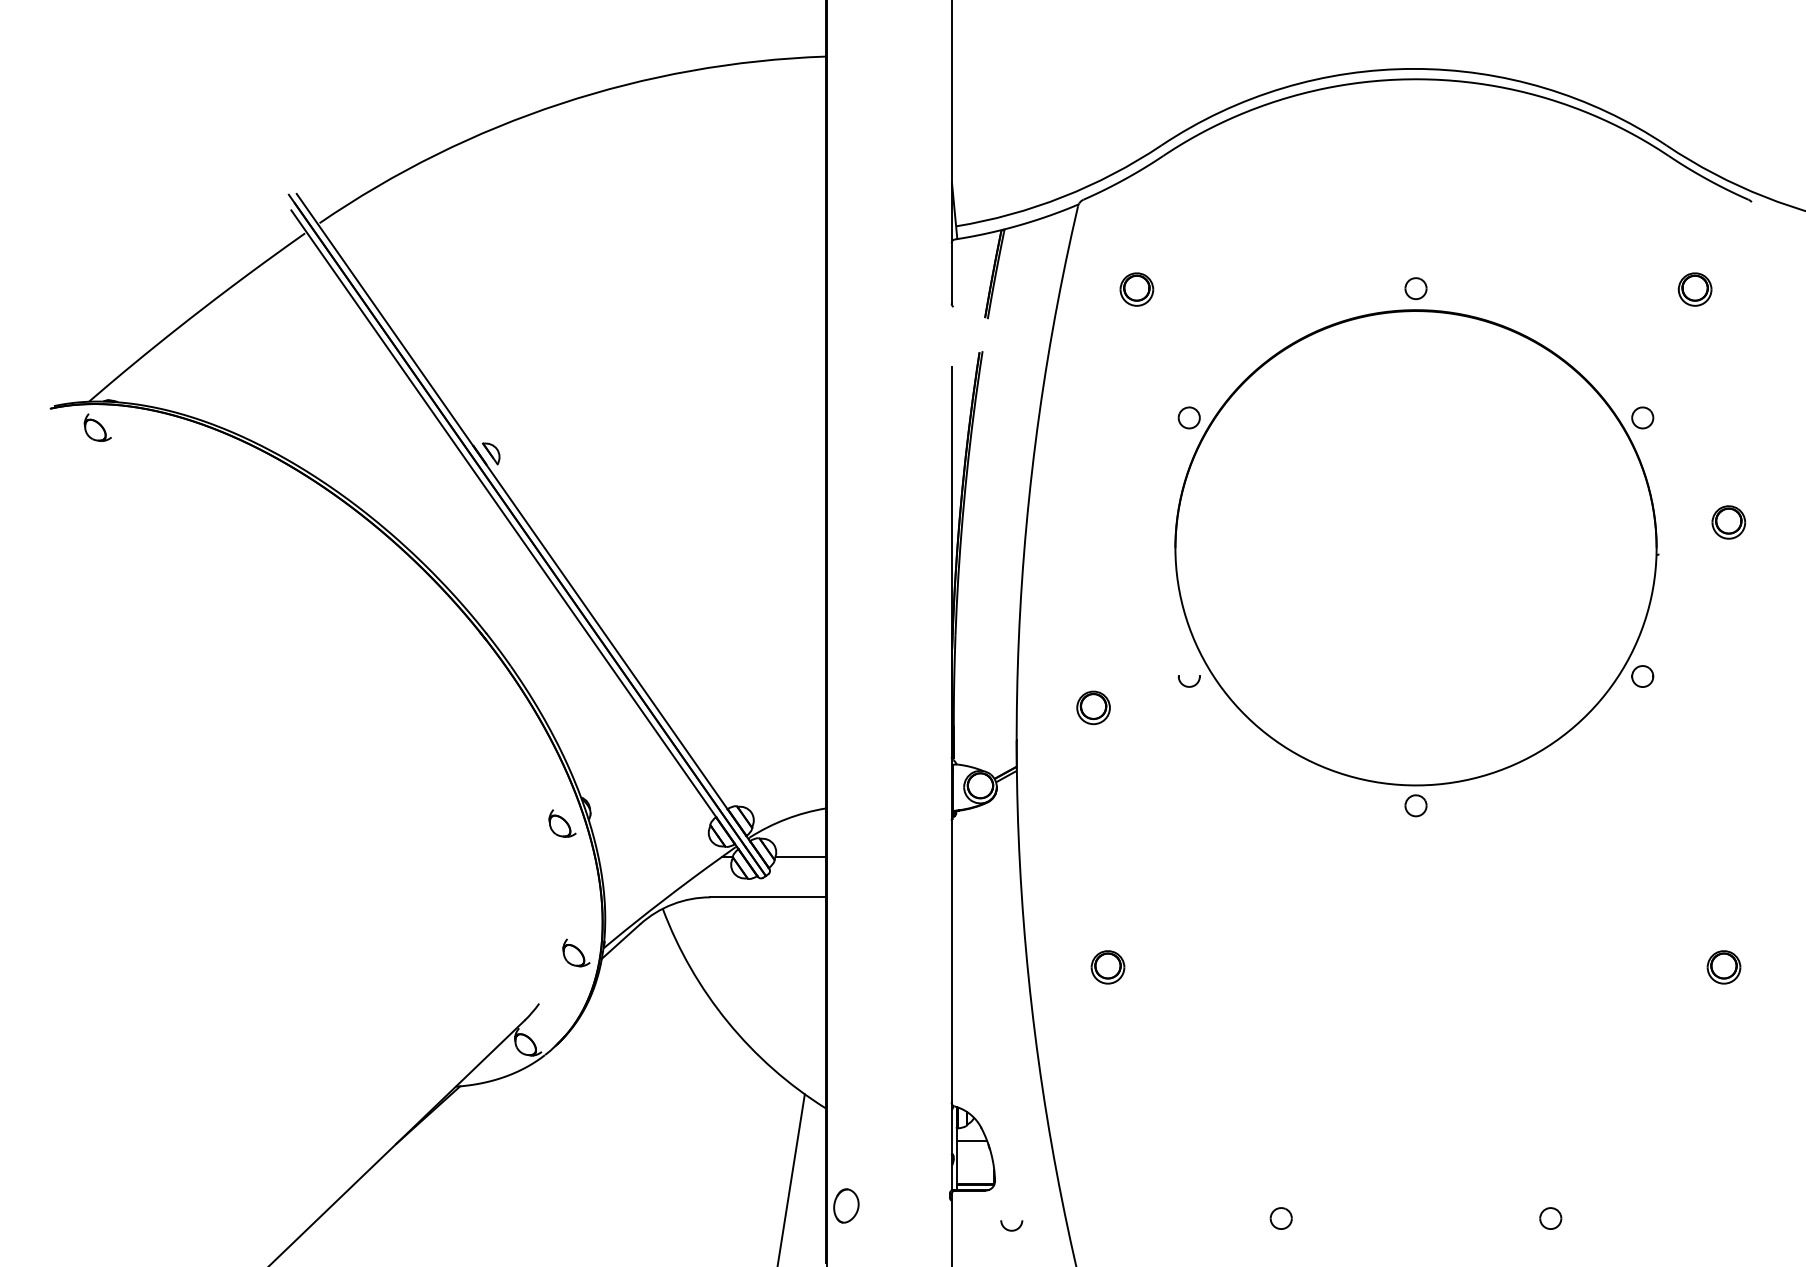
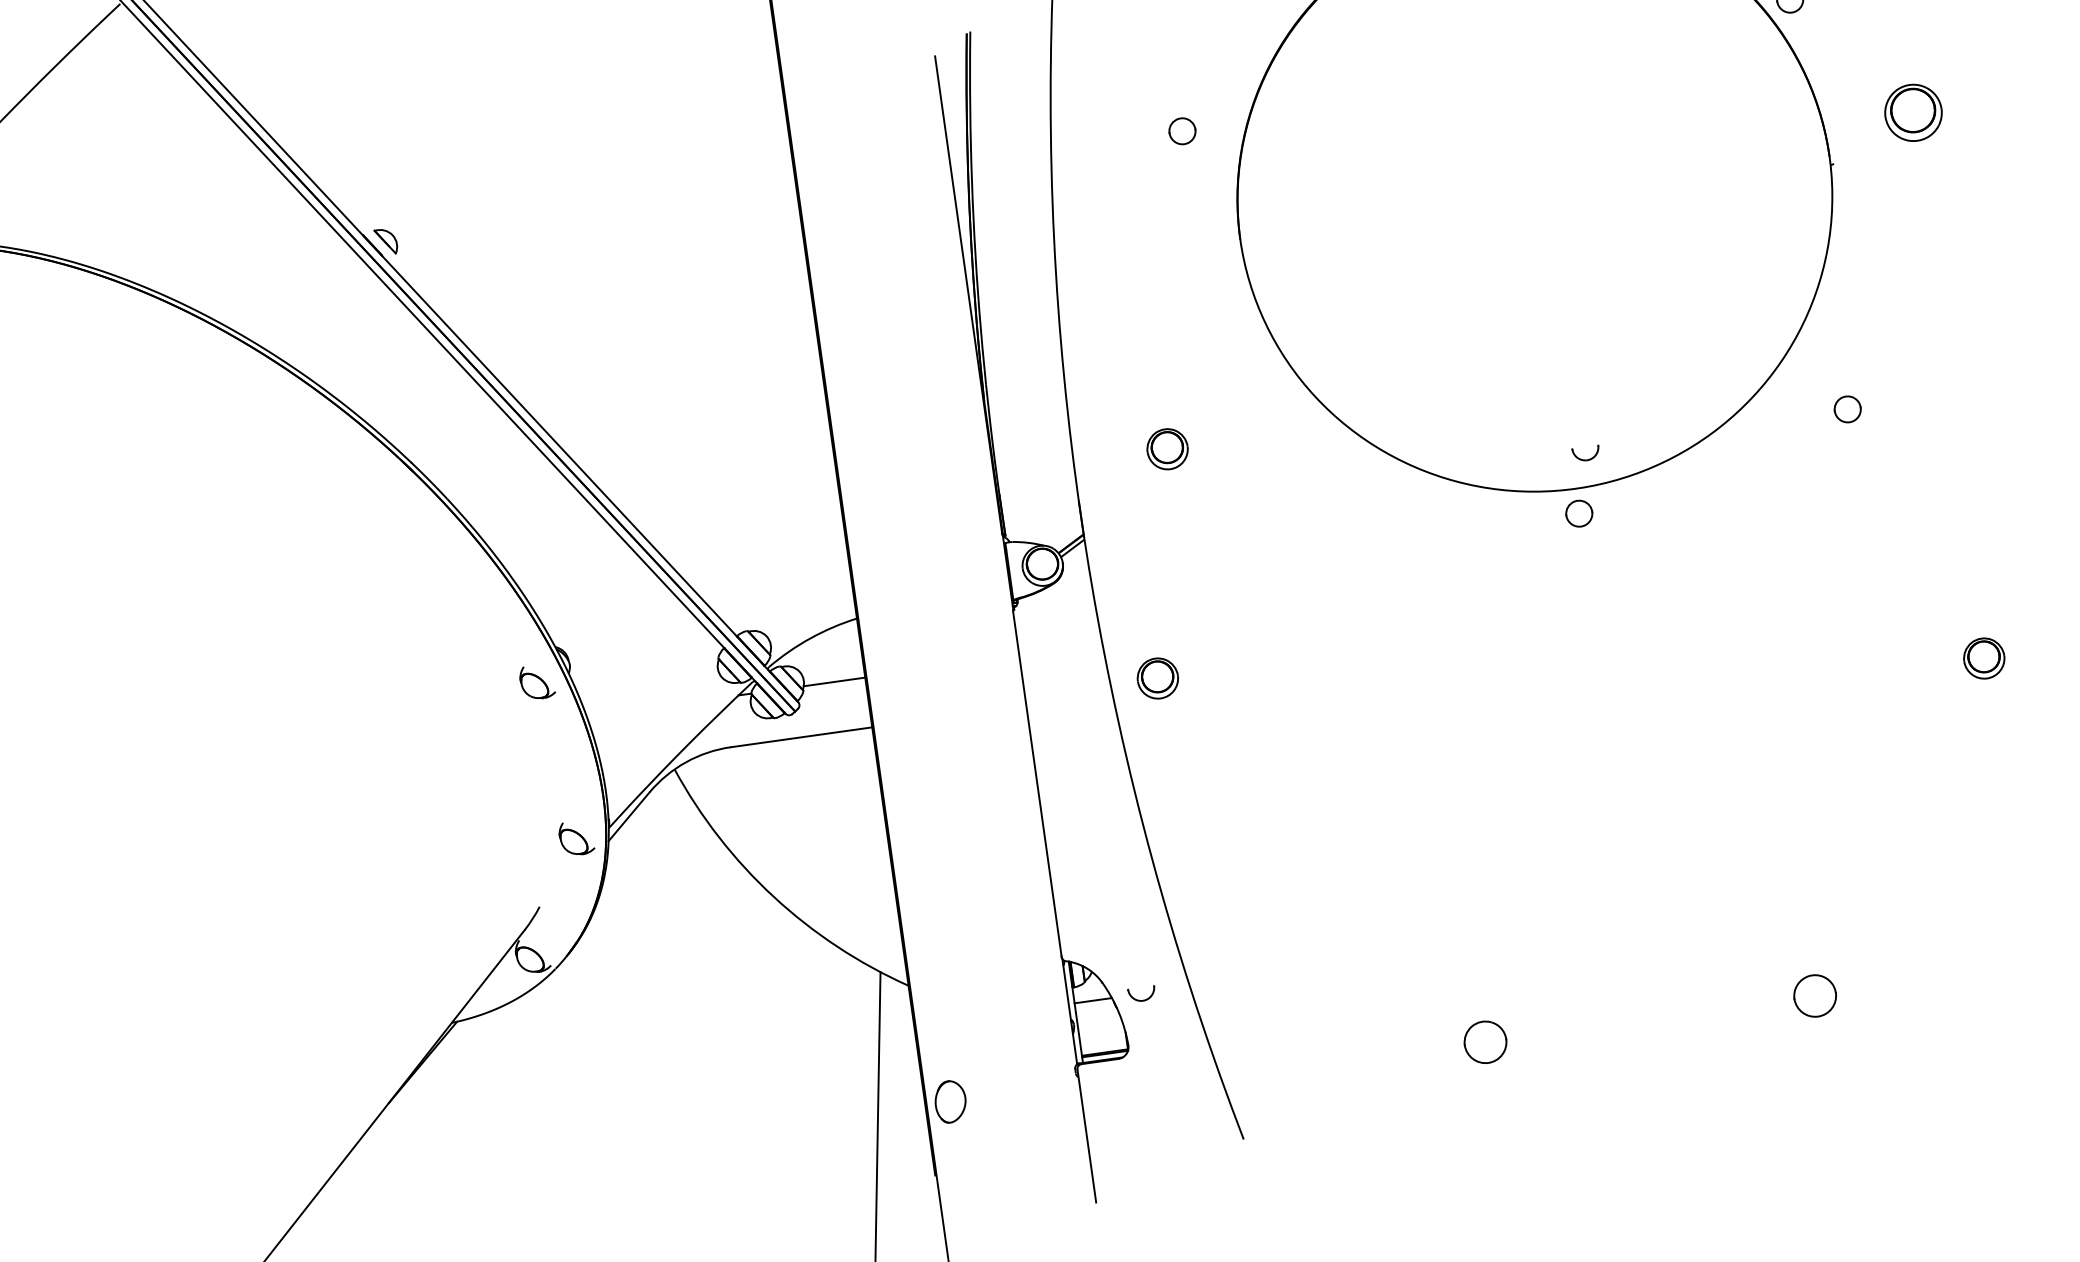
part: (1188, 417) -> (1181, 130), moved
part: (1728, 522) -> (1913, 112), size x1.4
part: (1642, 676) -> (1847, 409), moved
part: (1188, 681) -> (1585, 453), moved
part: (1107, 967) -> (1157, 678), moved
part: (1280, 1218) -> (1484, 1042), size x1.6
part: (1550, 1218) -> (1814, 995), size x1.6
part: (1011, 1225) -> (1141, 994), moved

